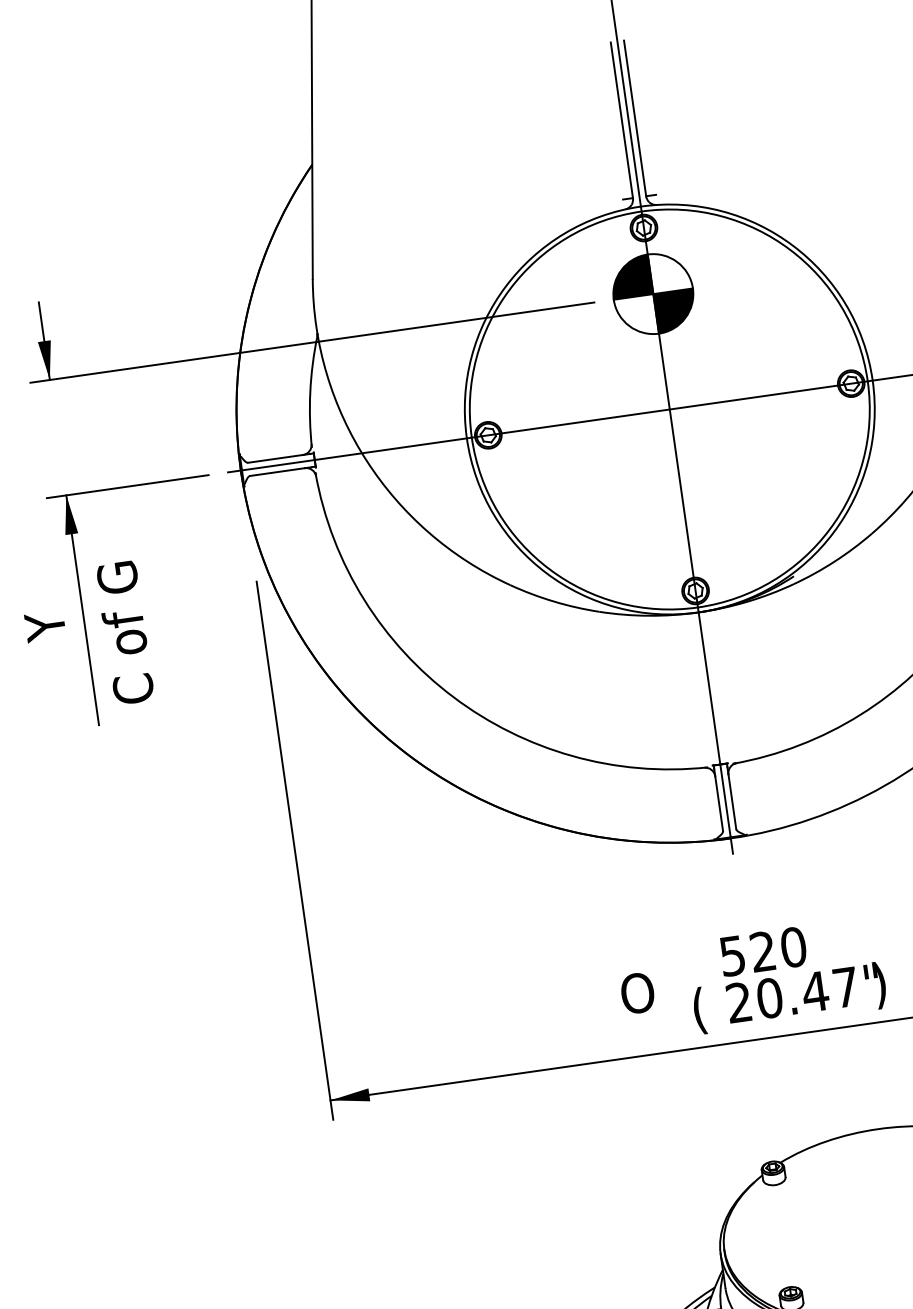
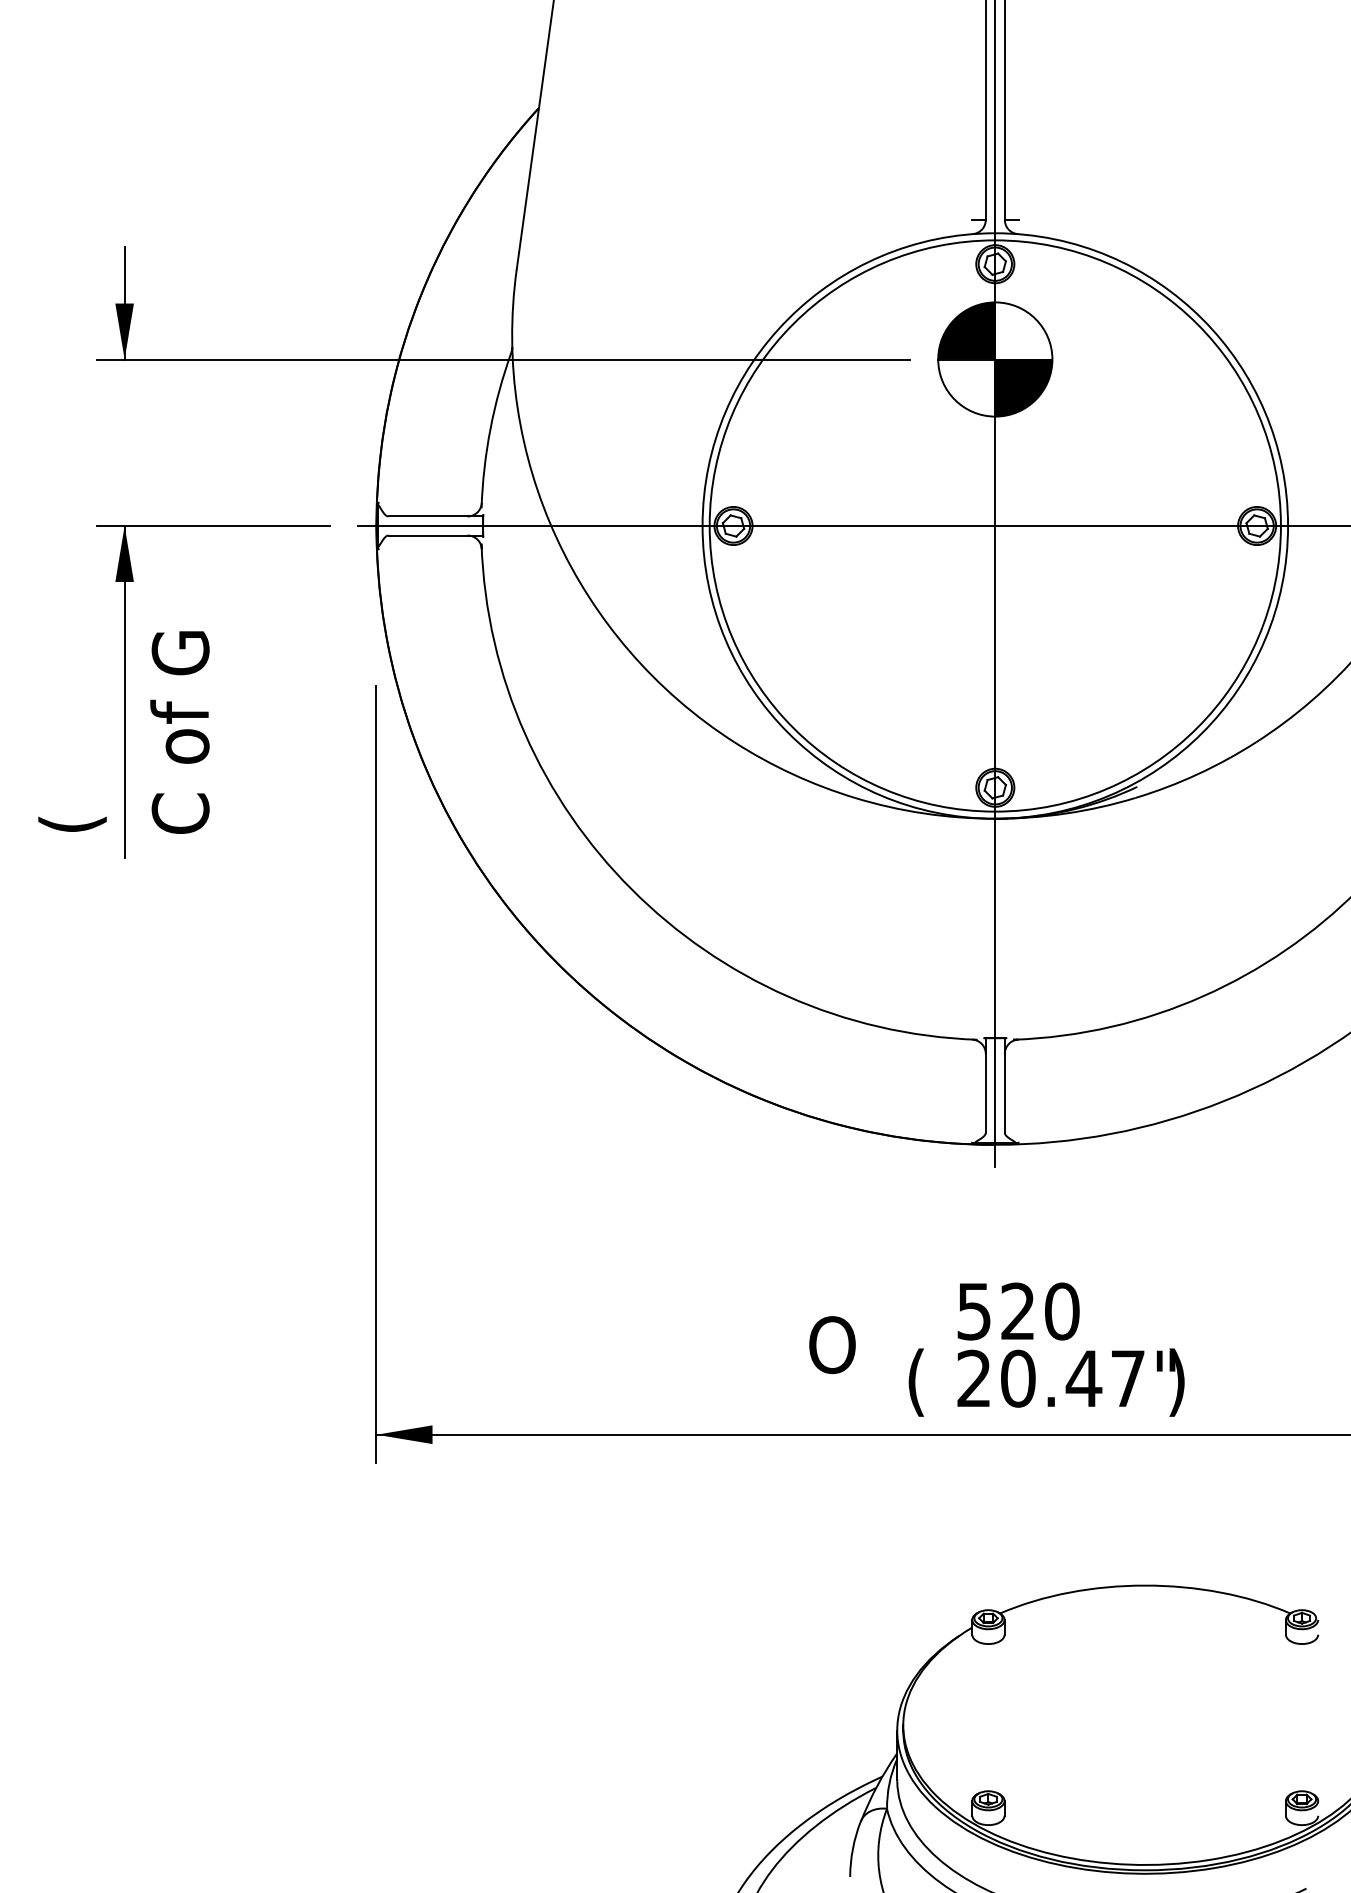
text: (53, 661) -> (72, 758), Y -> (

